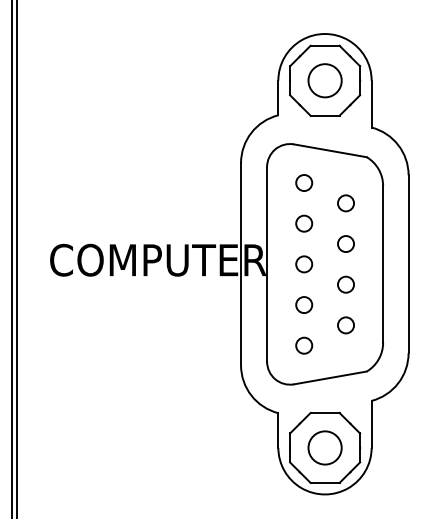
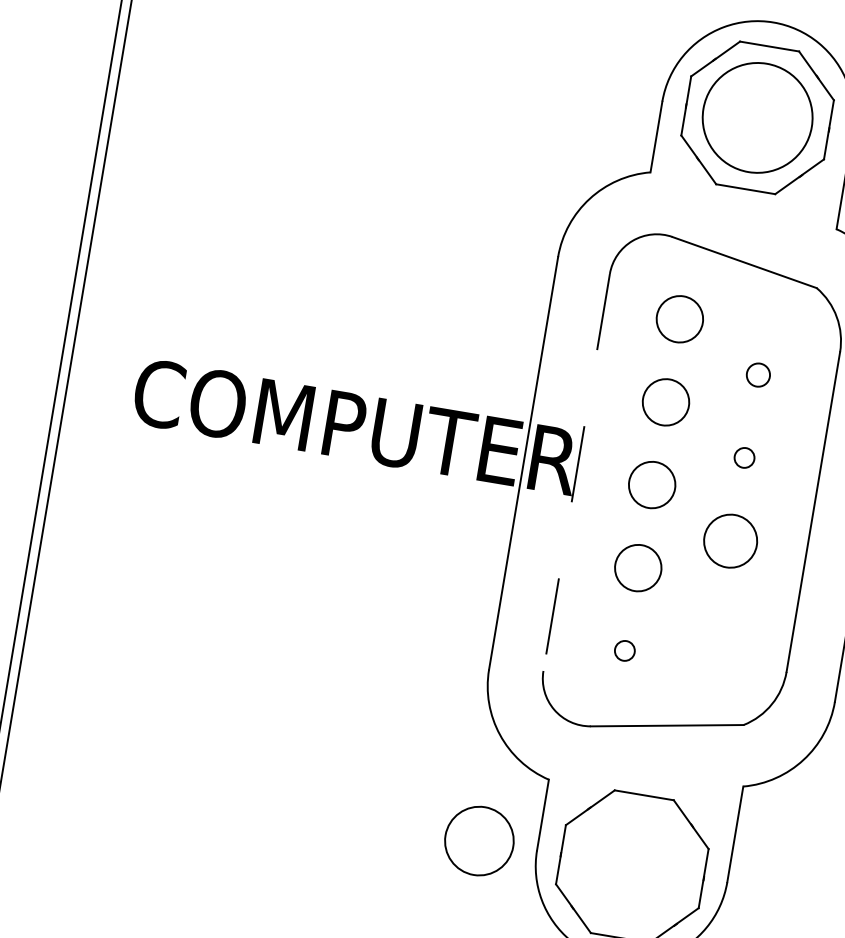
circle: (324, 80) -> (756, 117), size x1.6
circle: (304, 182) -> (680, 318), size x1.4
circle: (345, 203) -> (757, 375), size x0.7
circle: (304, 223) -> (666, 401), size x1.4
circle: (345, 243) -> (743, 456), size x0.6
line: (267, 264) -> (577, 472), solid -> dashed
circle: (304, 264) -> (652, 485), size x1.4
circle: (345, 284) -> (729, 540), size x1.6
circle: (304, 304) -> (639, 567), size x1.4
circle: (345, 325) -> (715, 623), removed
circle: (304, 345) -> (625, 650), size x0.6
circle: (324, 447) -> (478, 839), moved

